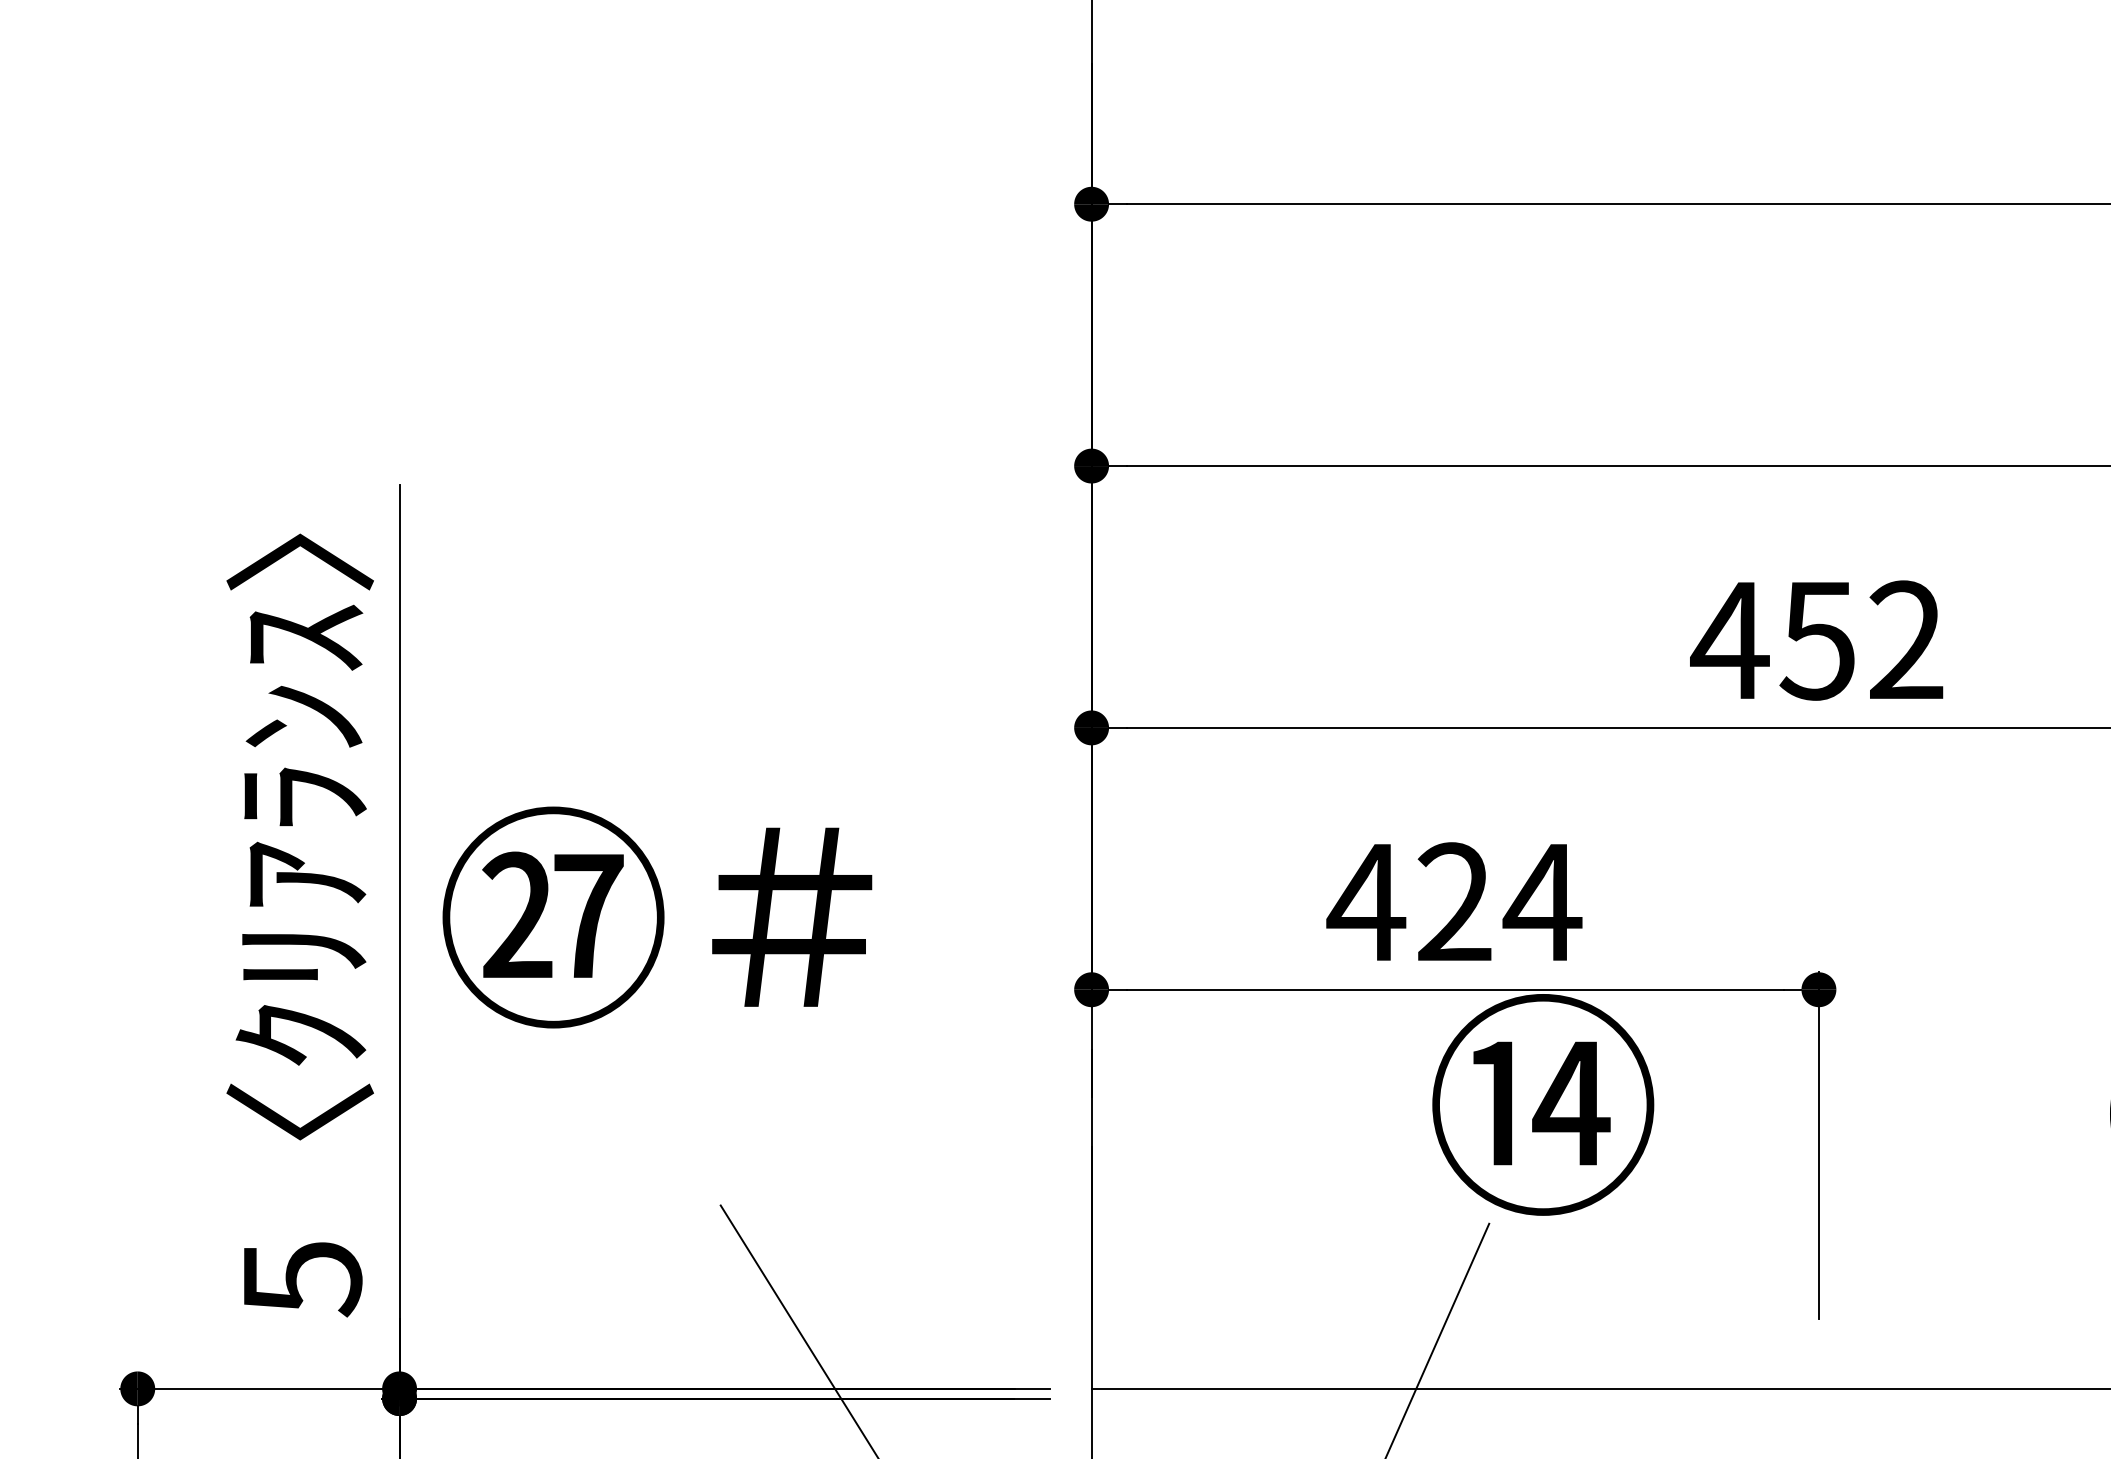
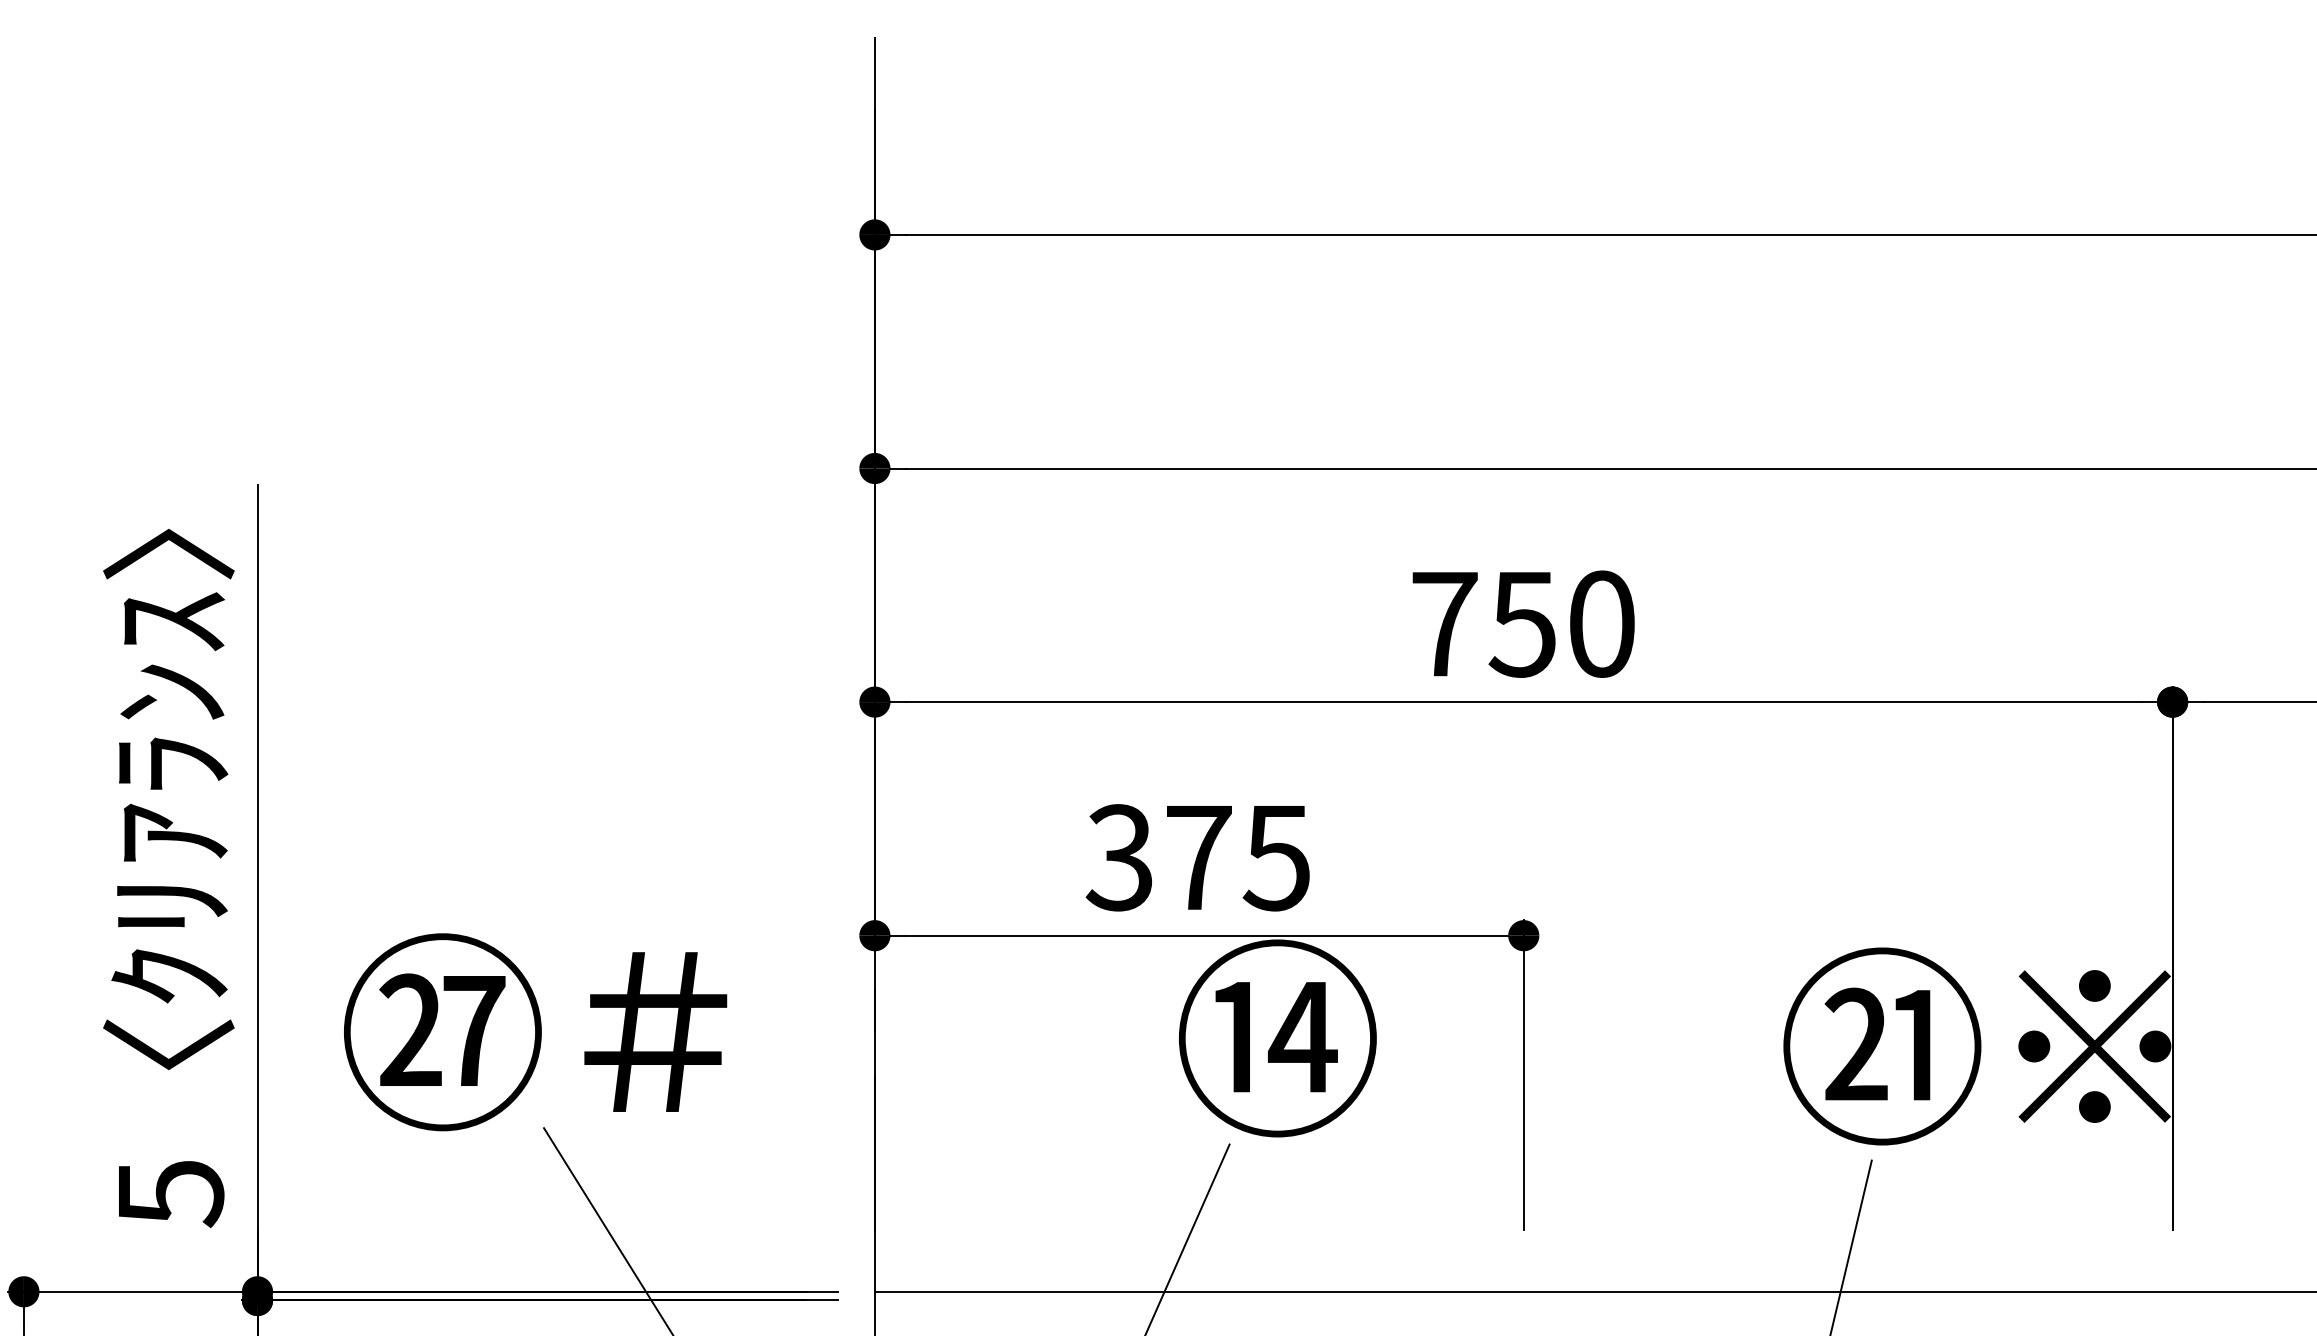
text: (1816, 639) -> (1521, 623), 452 -> 750
text: (1454, 902) -> (1198, 857), 424 -> 375
text: (657, 917) -> (535, 1032), moved

